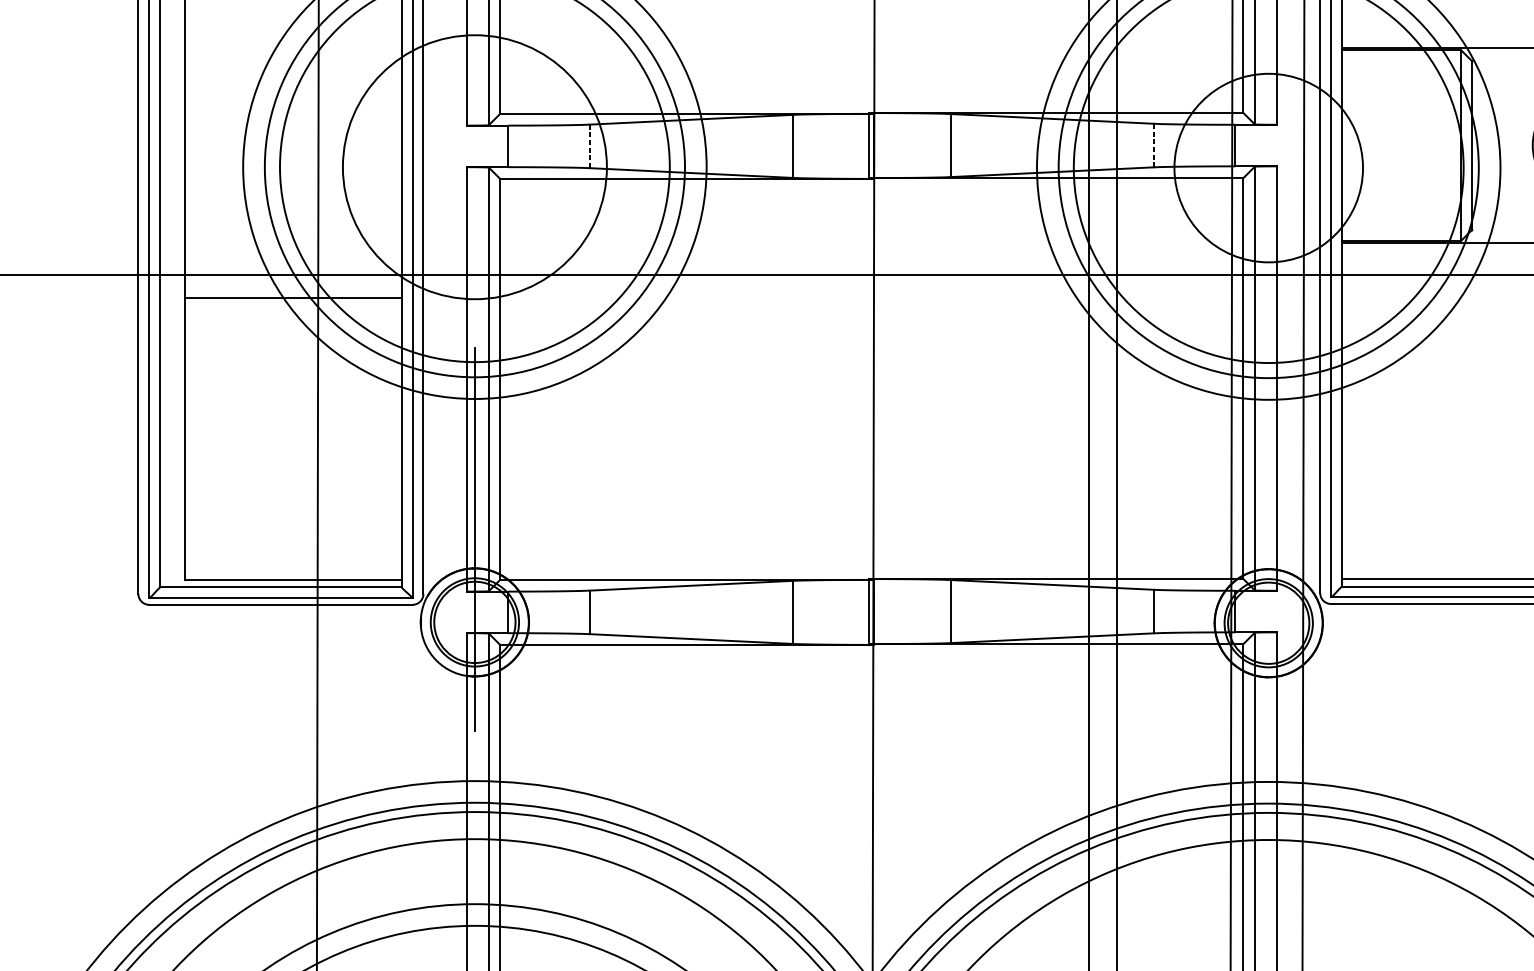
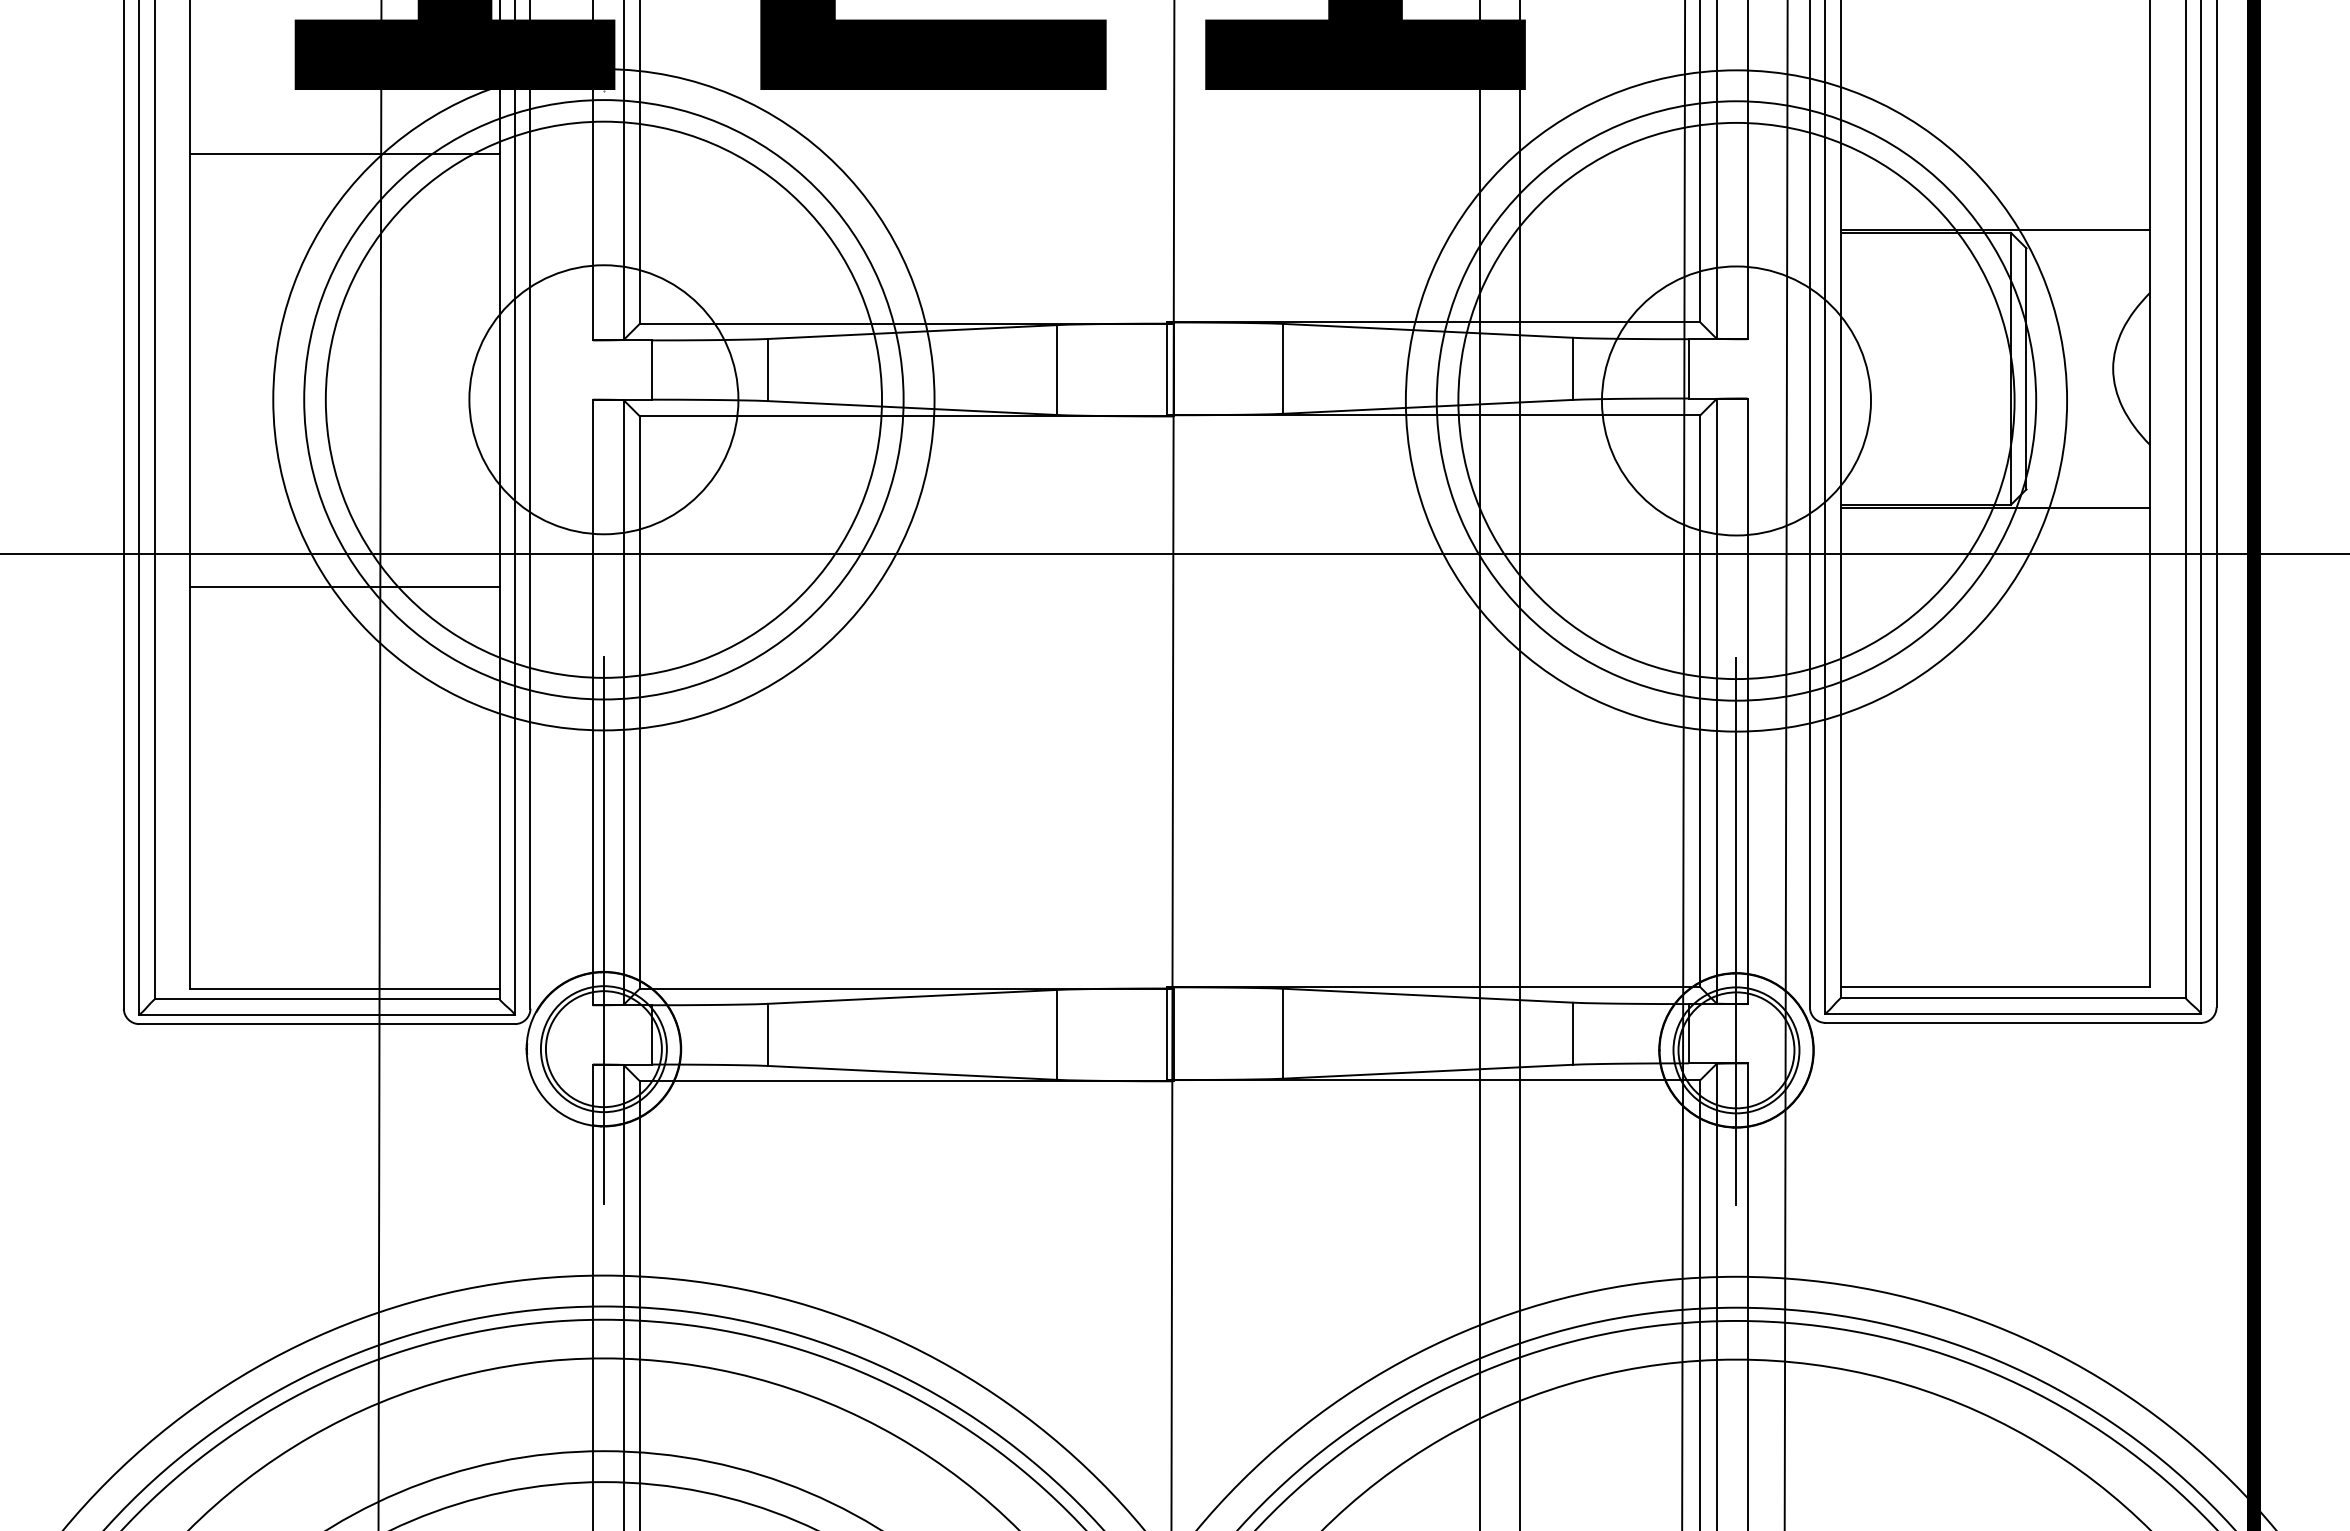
line: (1153, 145) -> (1572, 368), dashed -> solid
line: (589, 146) -> (767, 370), dashed -> solid
circle: (474, 167) -> (603, 399), size x0.71
line: (1268, 539) -> (1736, 931), added

